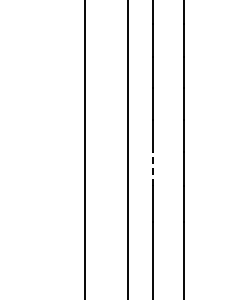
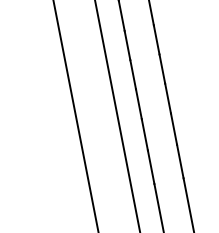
line: (152, 168) -> (144, 134), dashed -> solid

